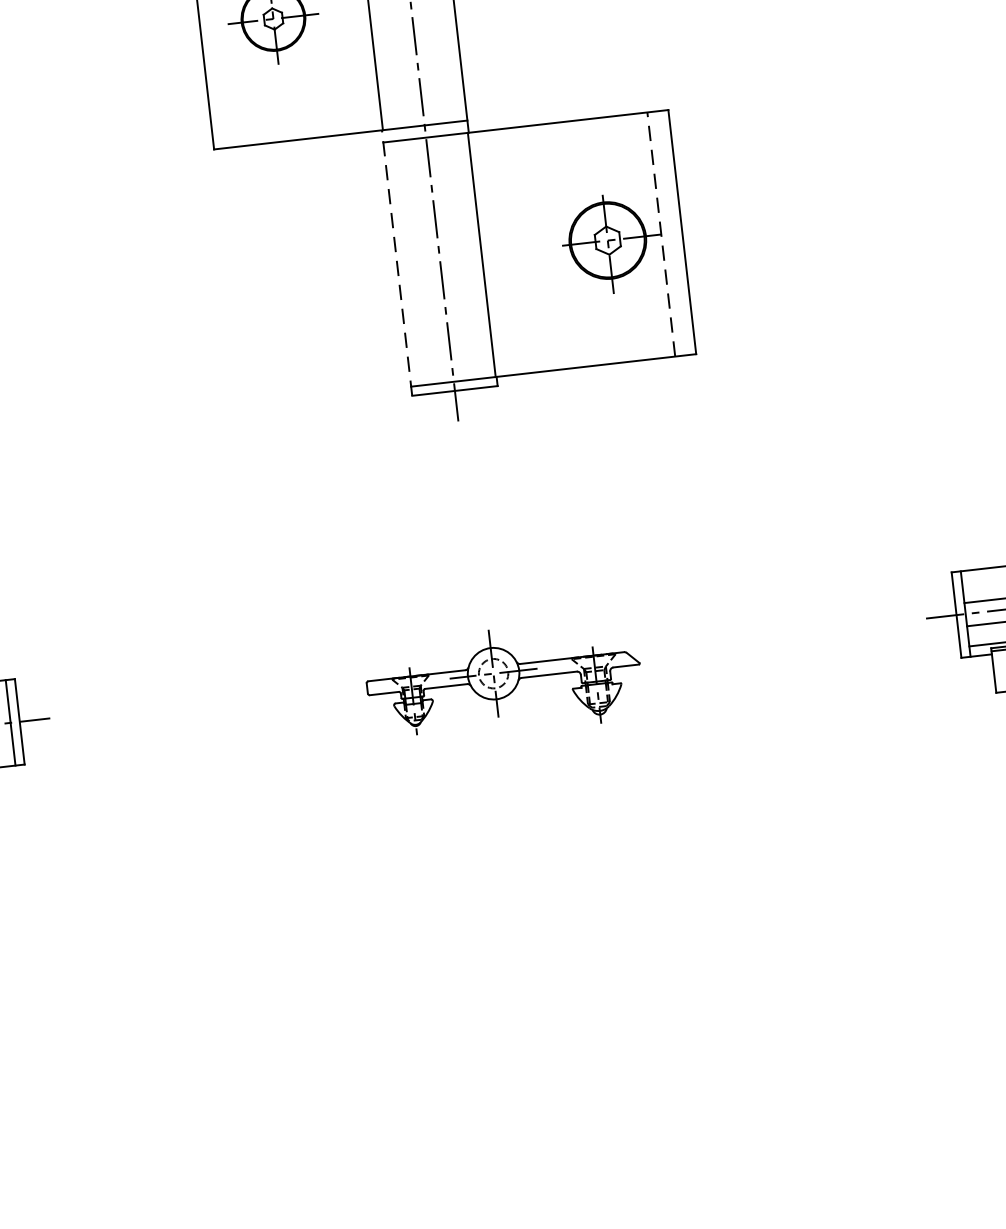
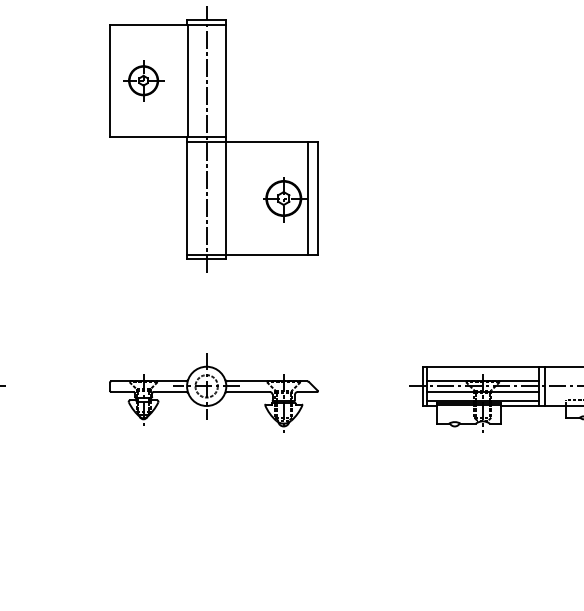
line: (661, 234) -> (308, 198), dashed -> solid
line: (397, 262) -> (187, 197), dashed -> solid
part: (502, 680) -> (213, 392), size x1.67

